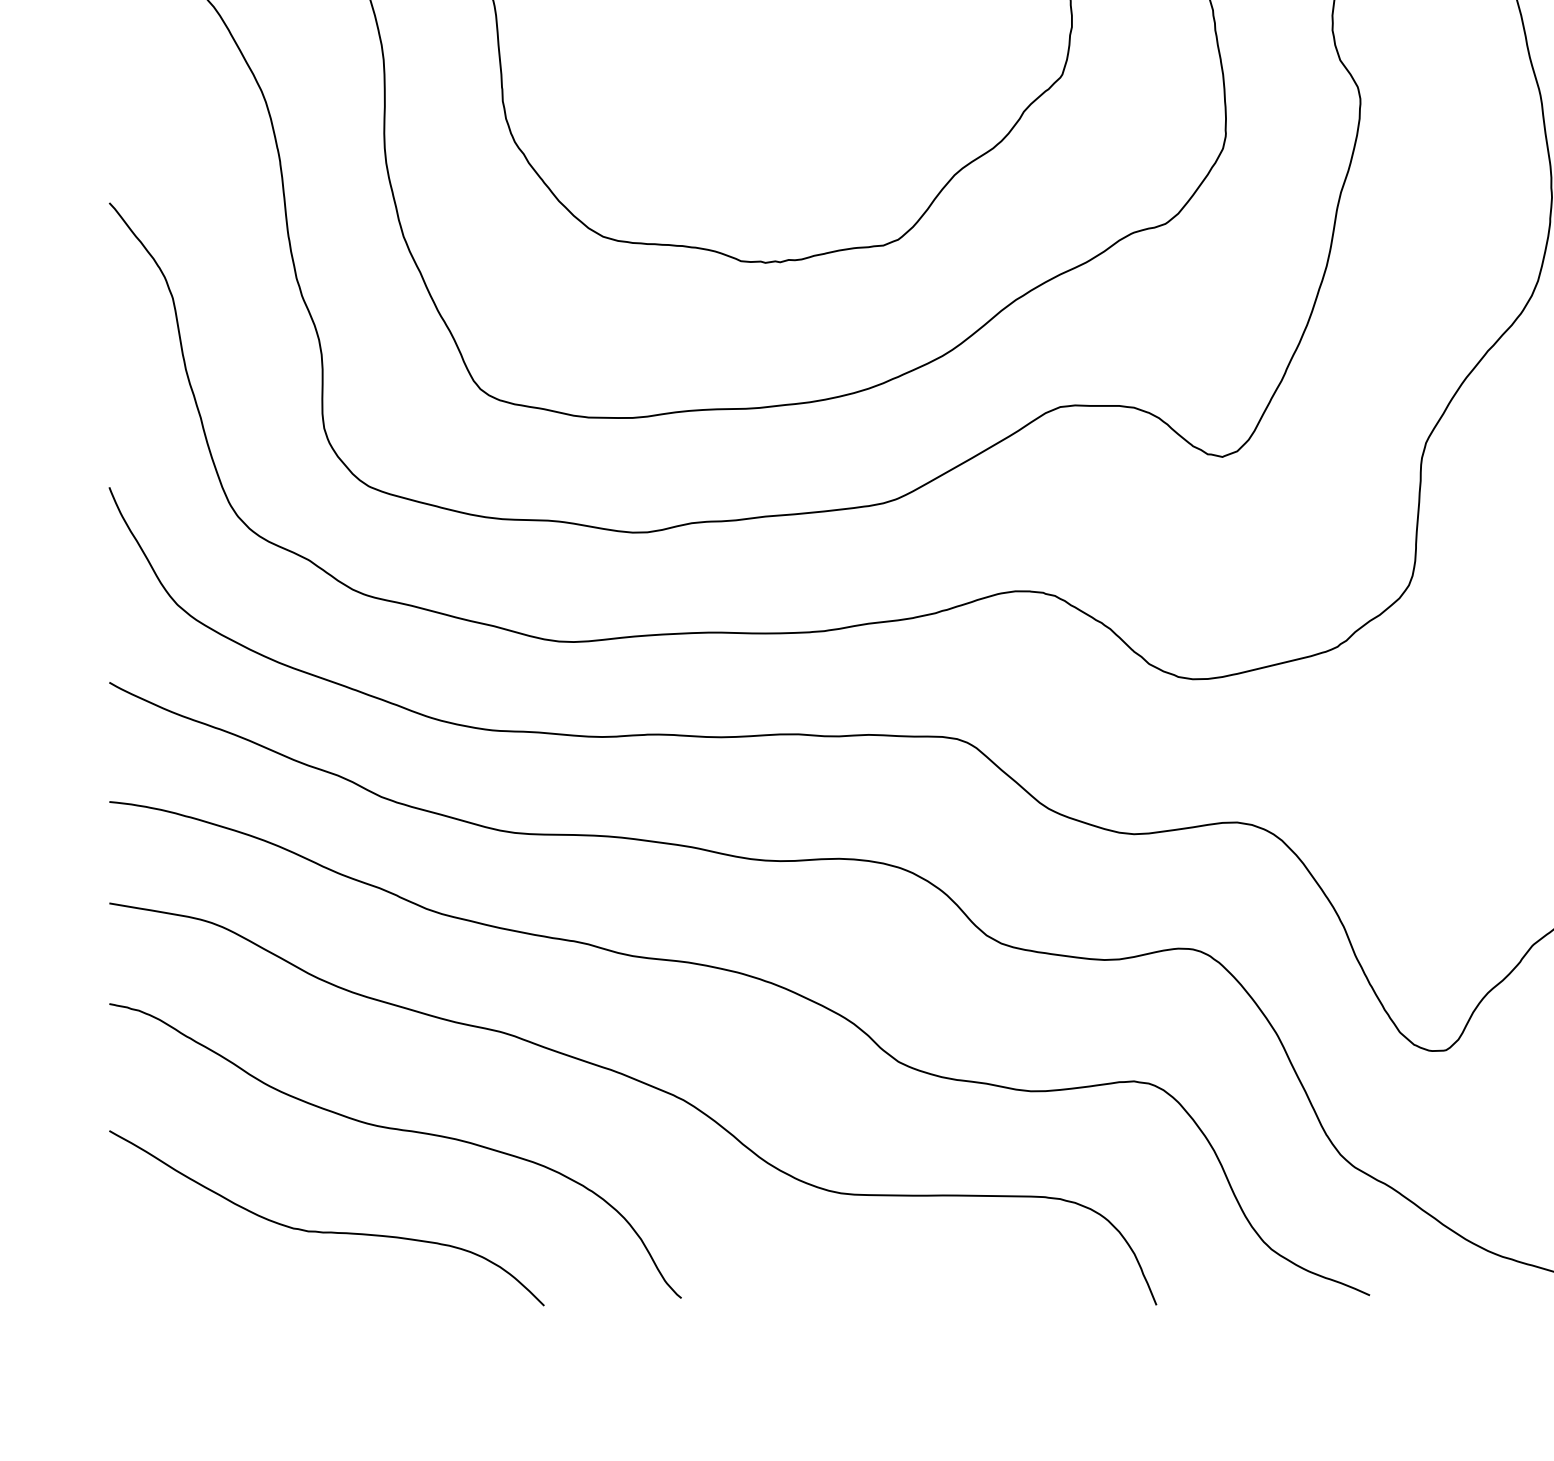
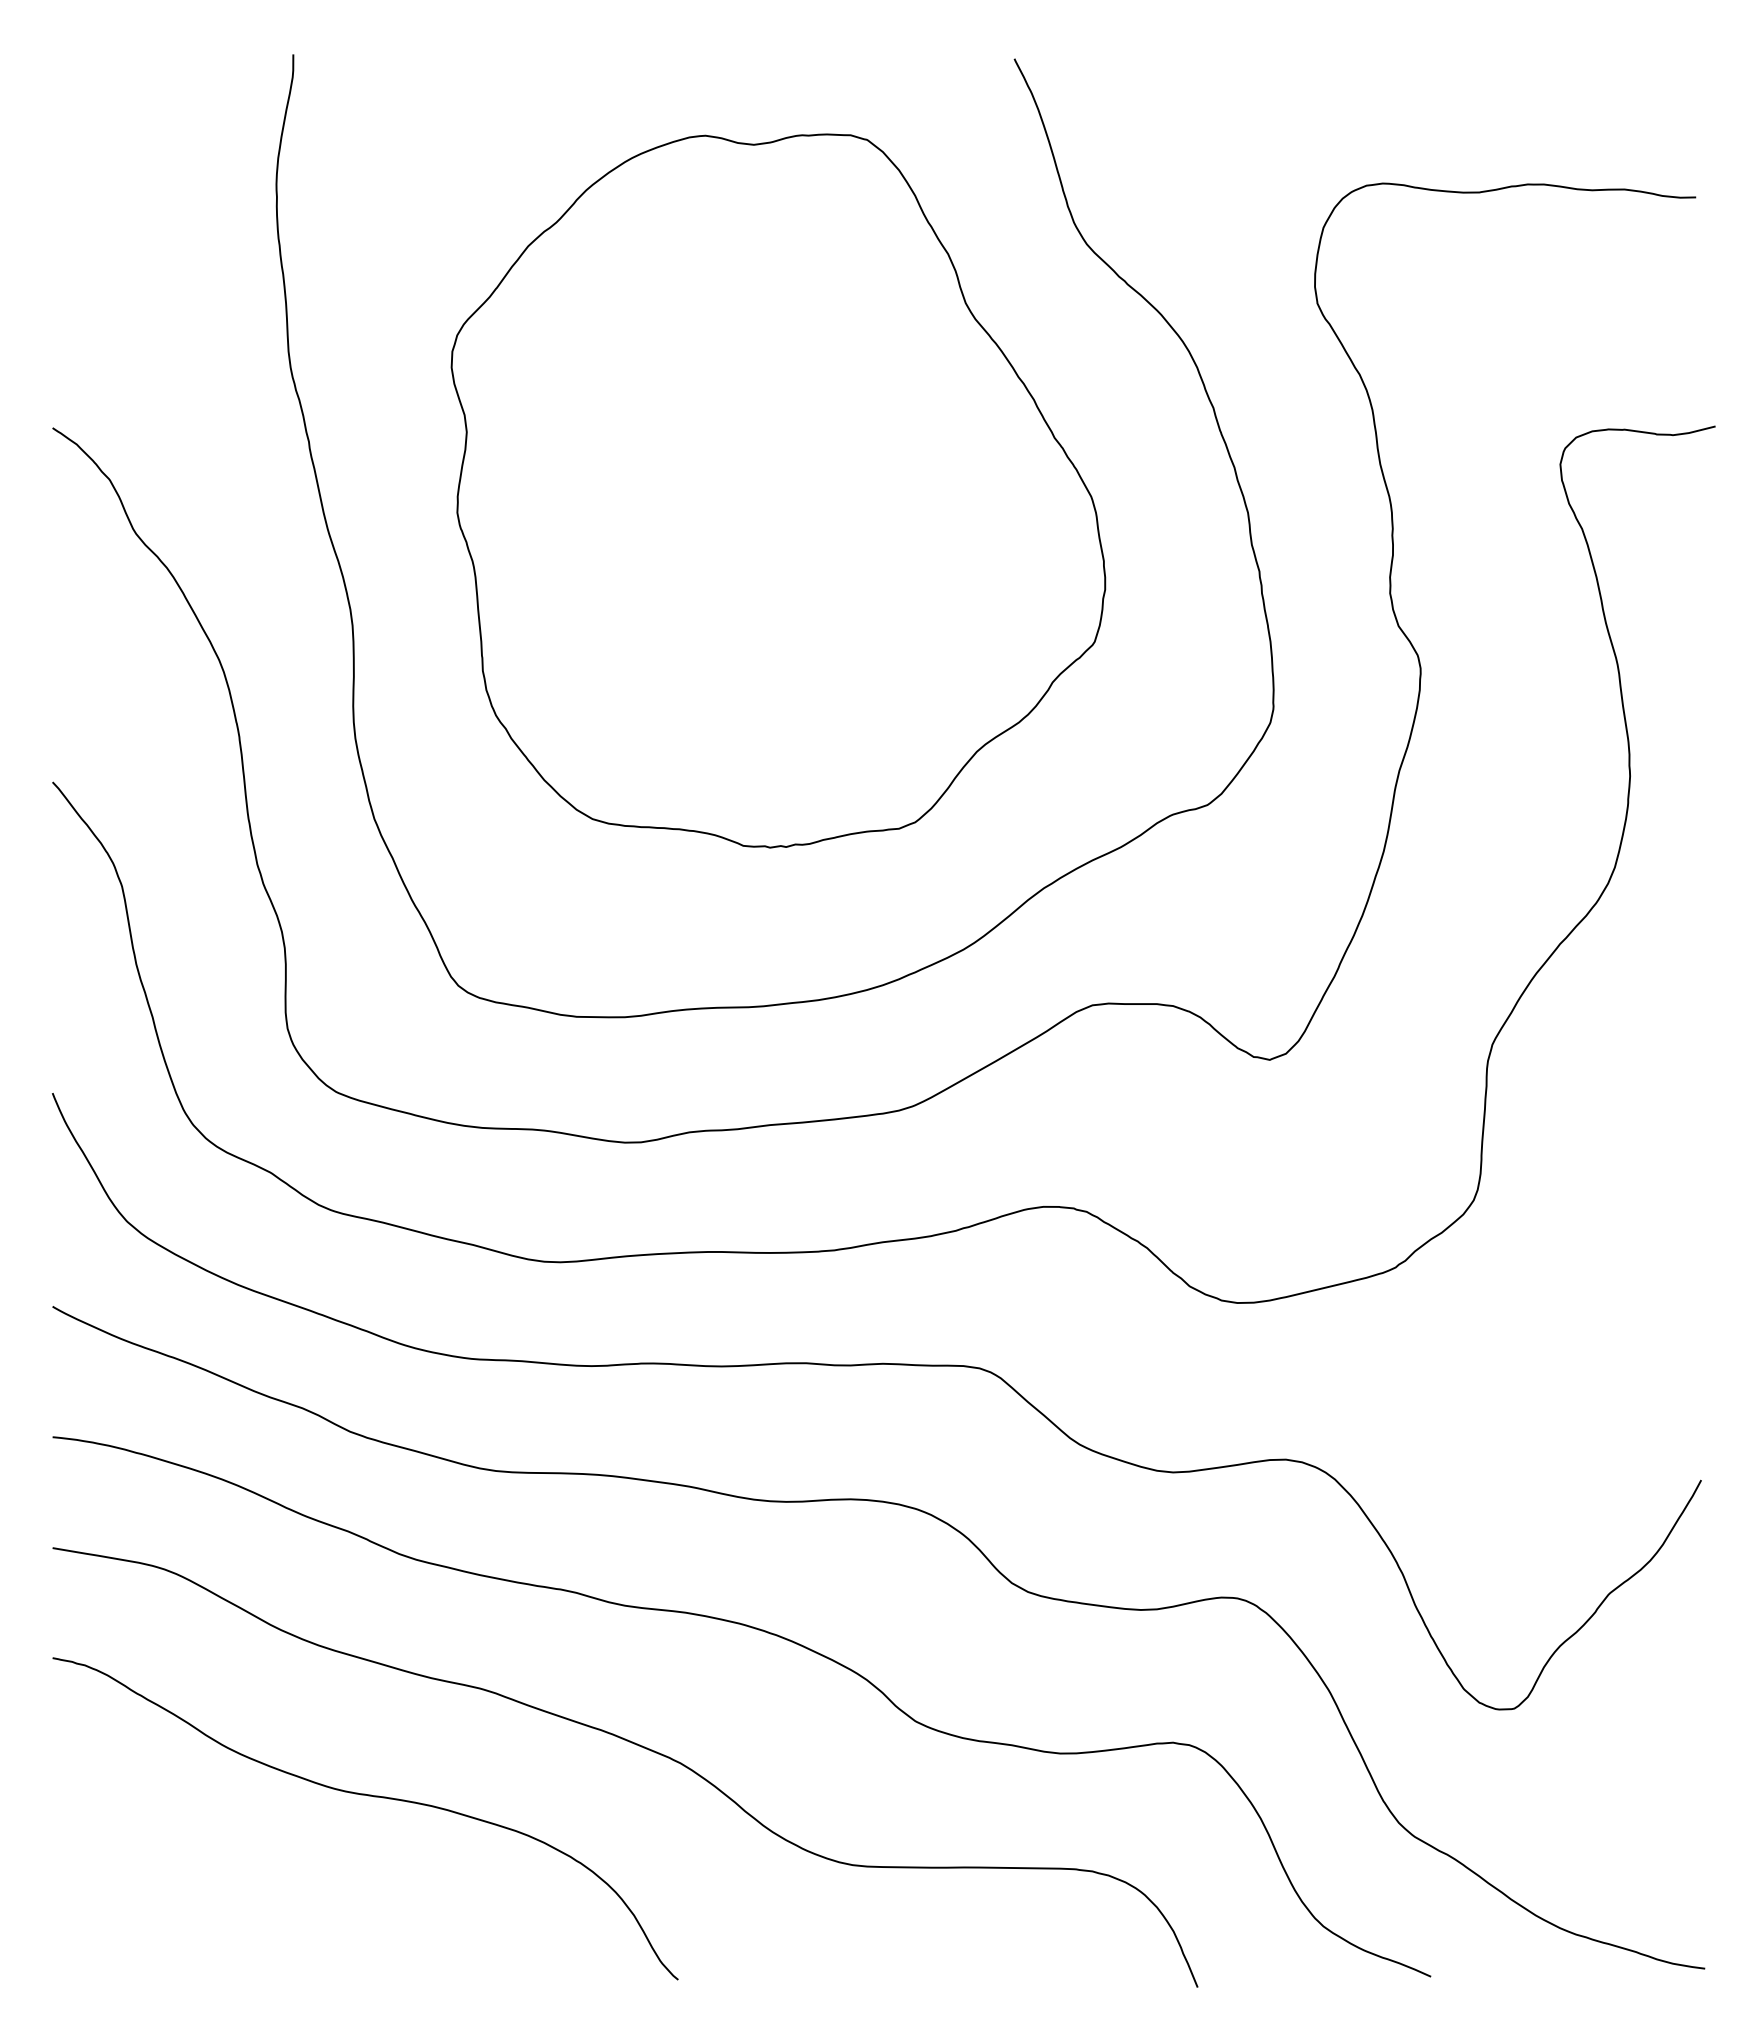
curve: (326, 1232) -> (290, 1907), removed

